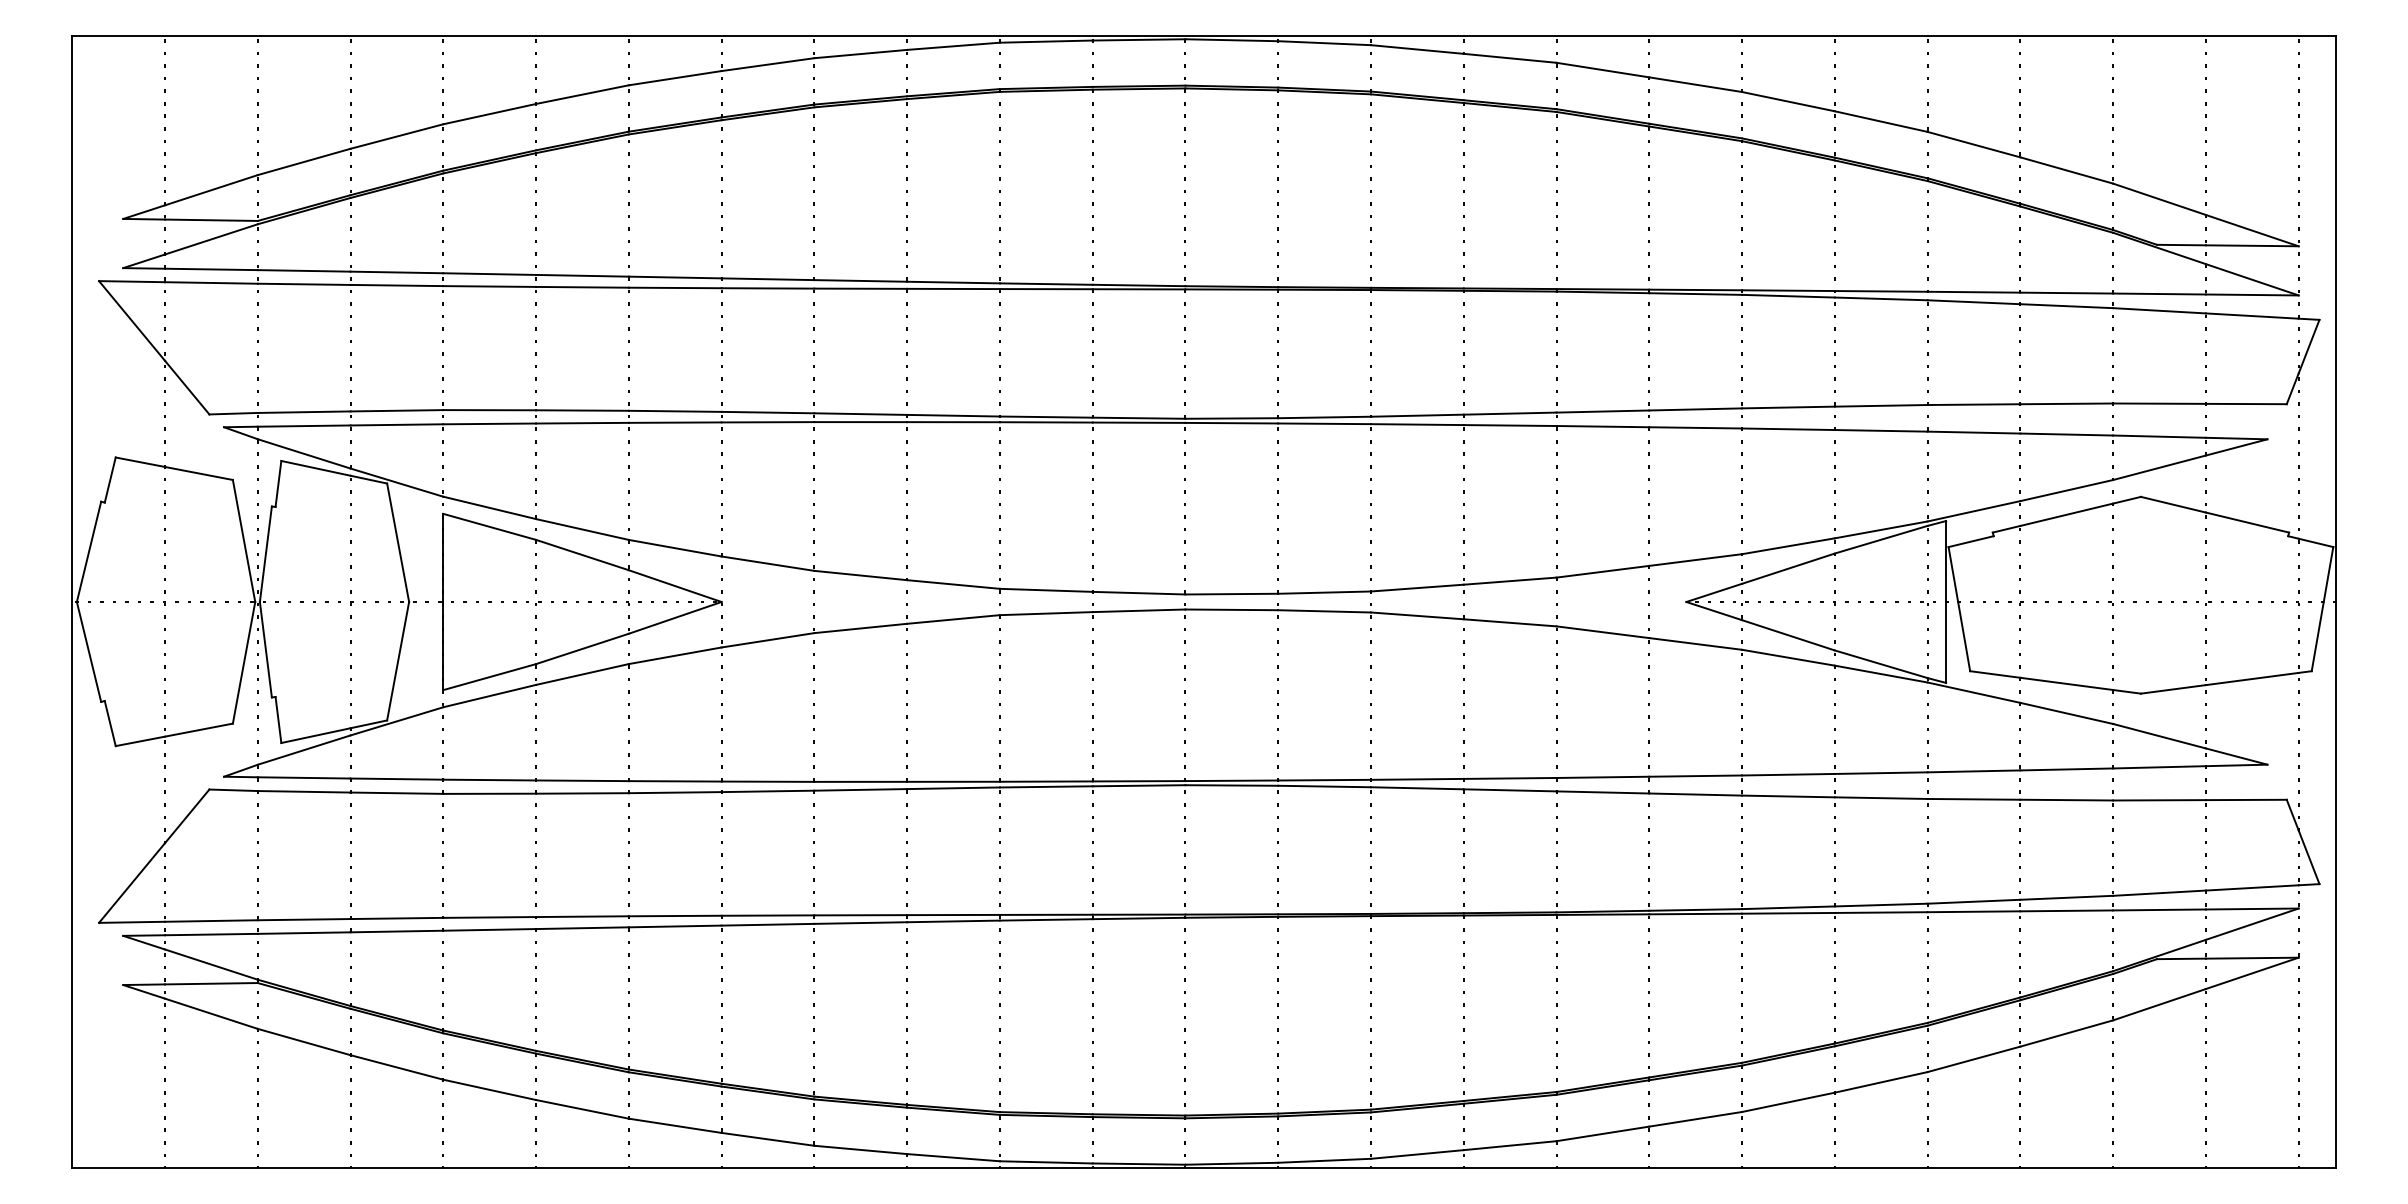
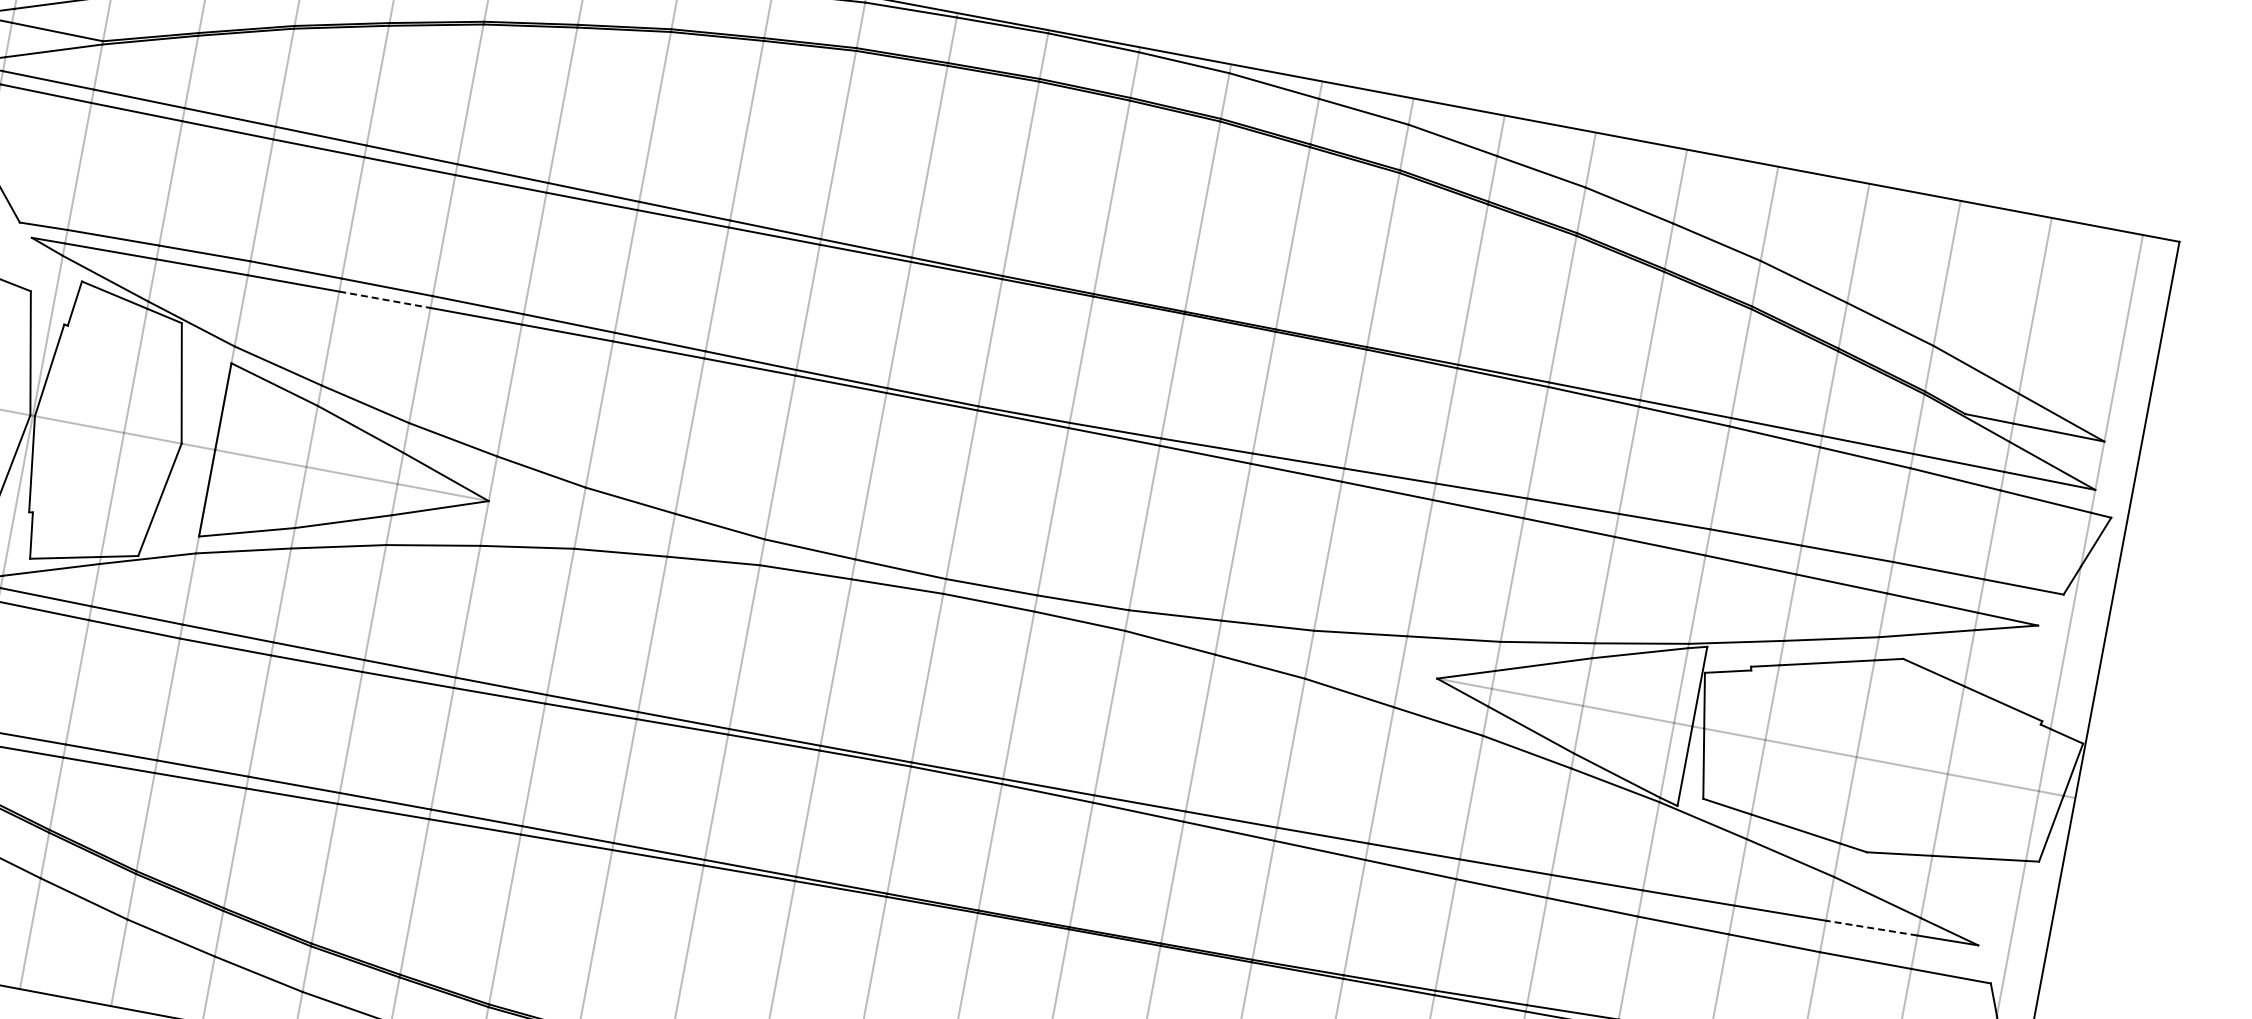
line: (582, 423) -> (384, 300), solid -> dashed
line: (2159, 767) -> (1871, 928), solid -> dashed

